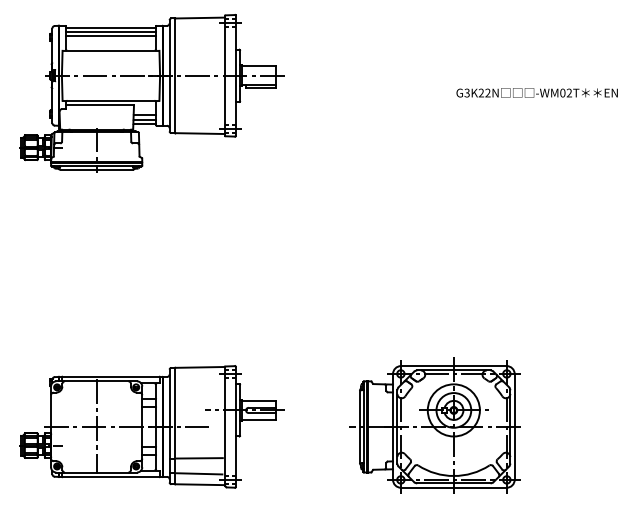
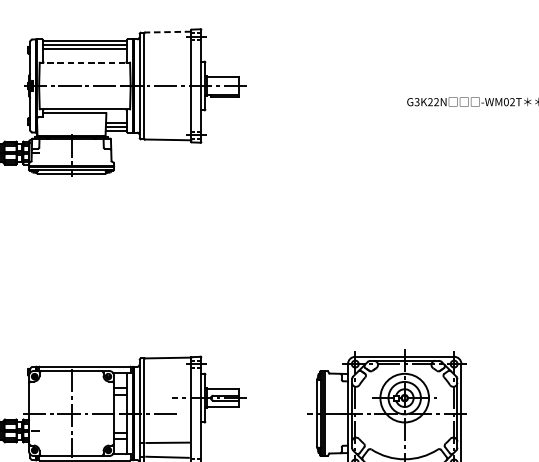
line: (200, 18) -> (168, 32), solid -> dashed
line: (110, 50) -> (84, 62), solid -> dashed

